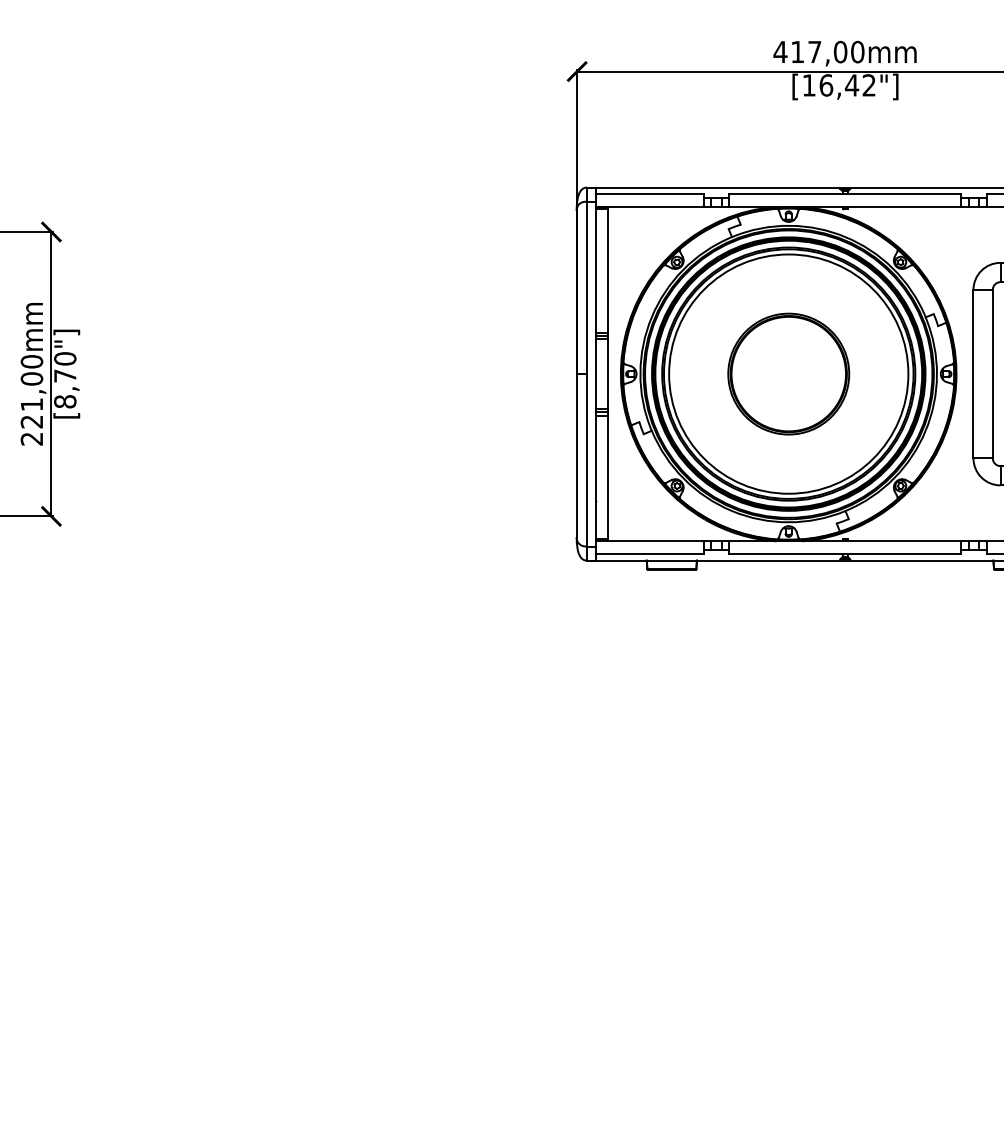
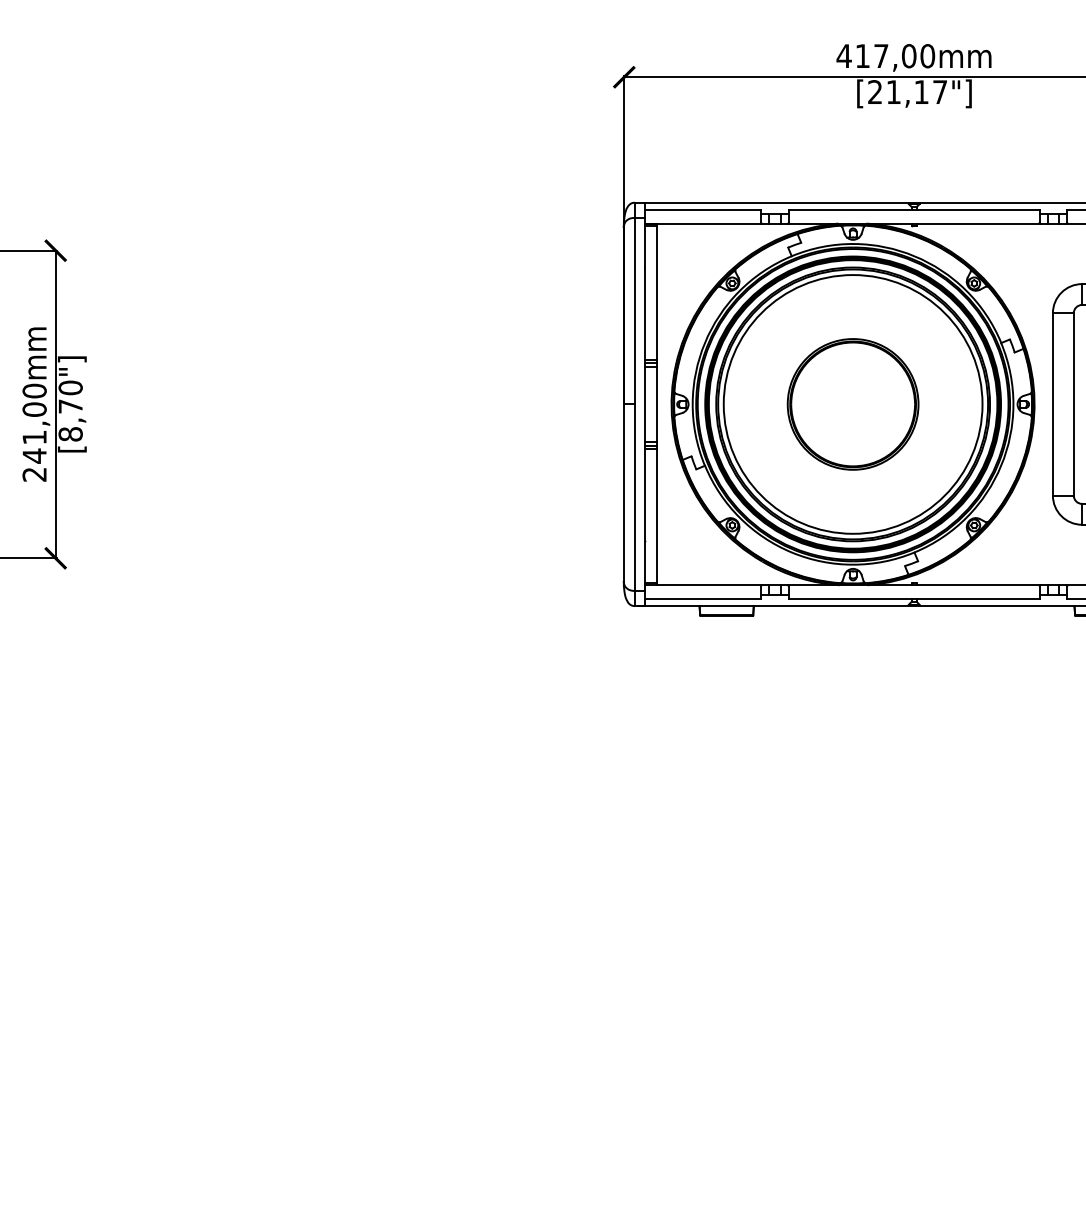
text: (838, 85) -> (906, 92), [16,42"] -> [21,17"]
text: (31, 421) -> (34, 455), 221,00mm -> 241,00mm

